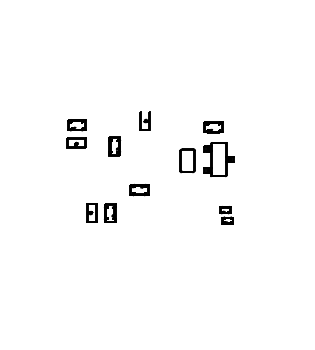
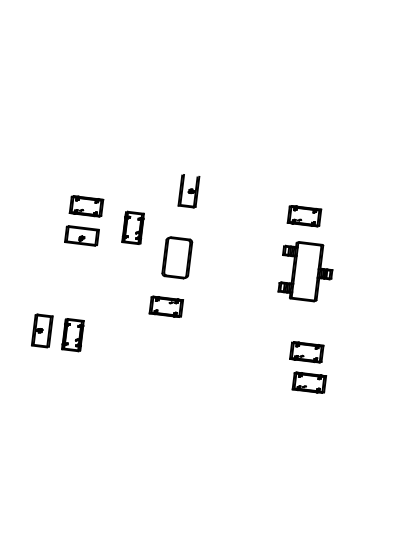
part: (76, 133) -> (83, 220), moved
part: (187, 160) -> (177, 257), moved
part: (101, 212) -> (58, 332), moved
part: (226, 215) -> (307, 367), size x1.67

